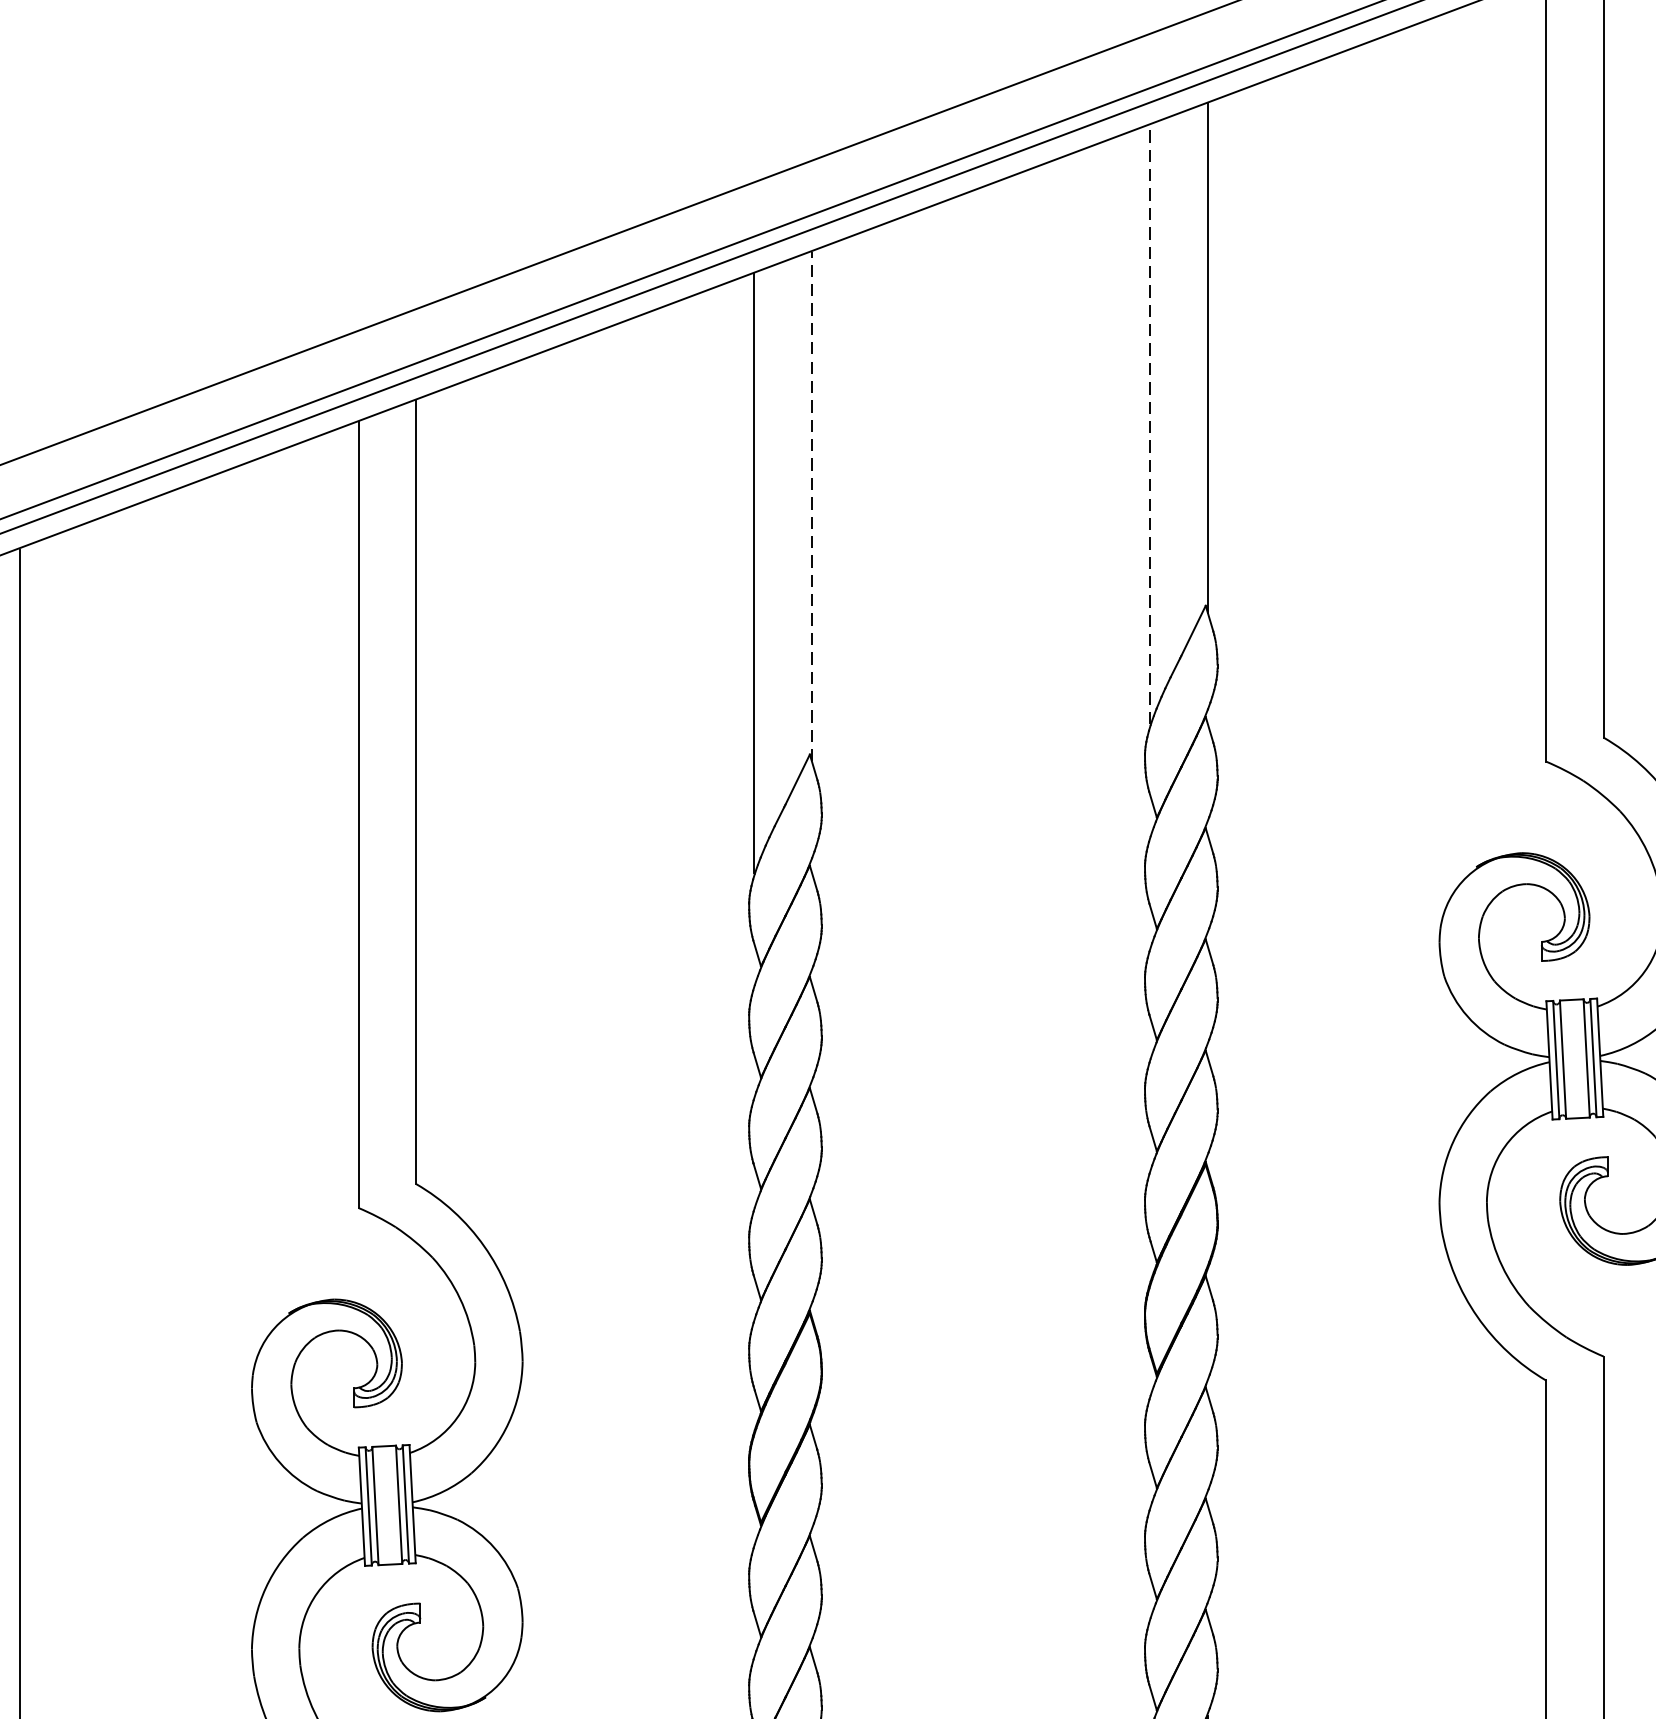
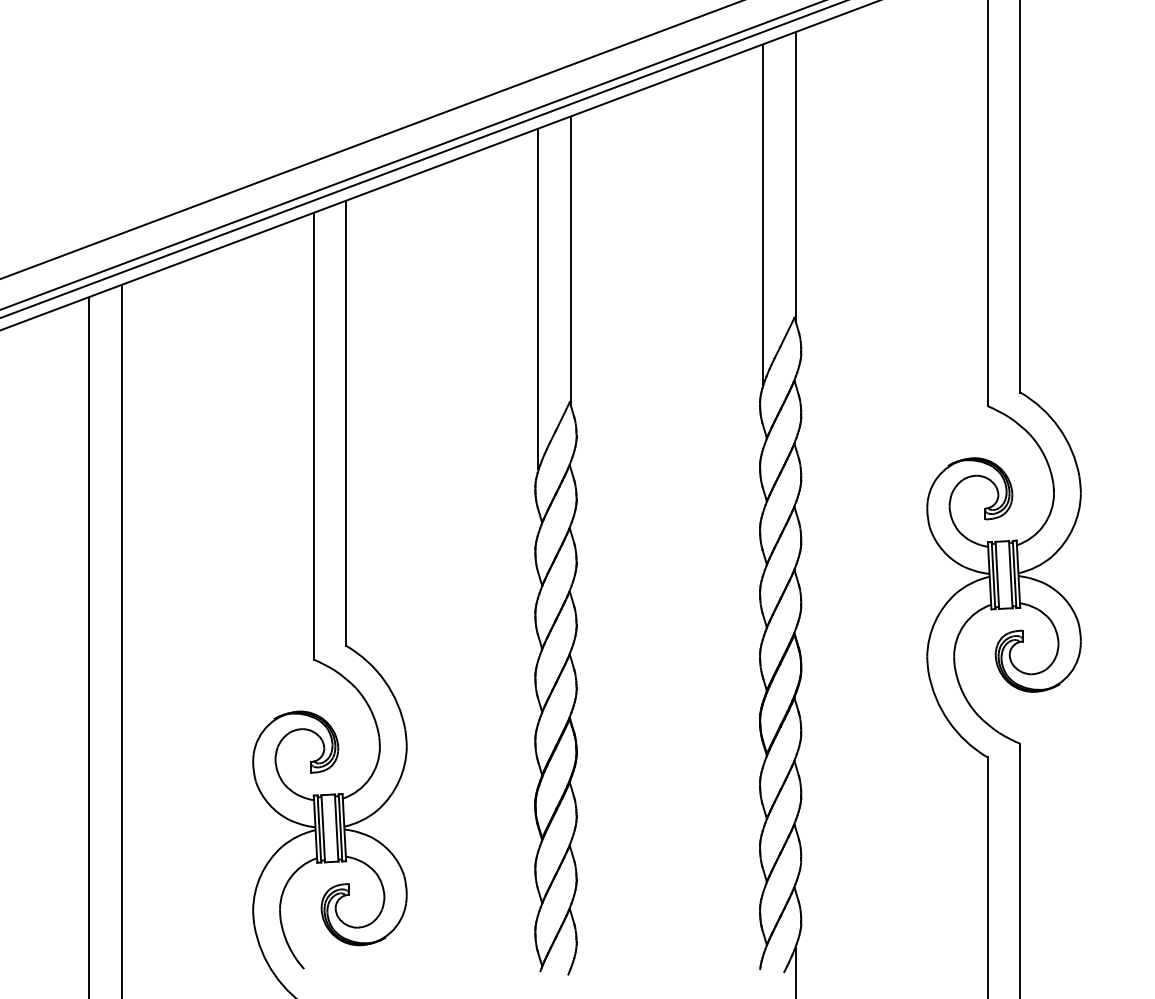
line: (1151, 423) -> (763, 214), dashed -> solid
line: (812, 506) -> (571, 261), dashed -> solid

